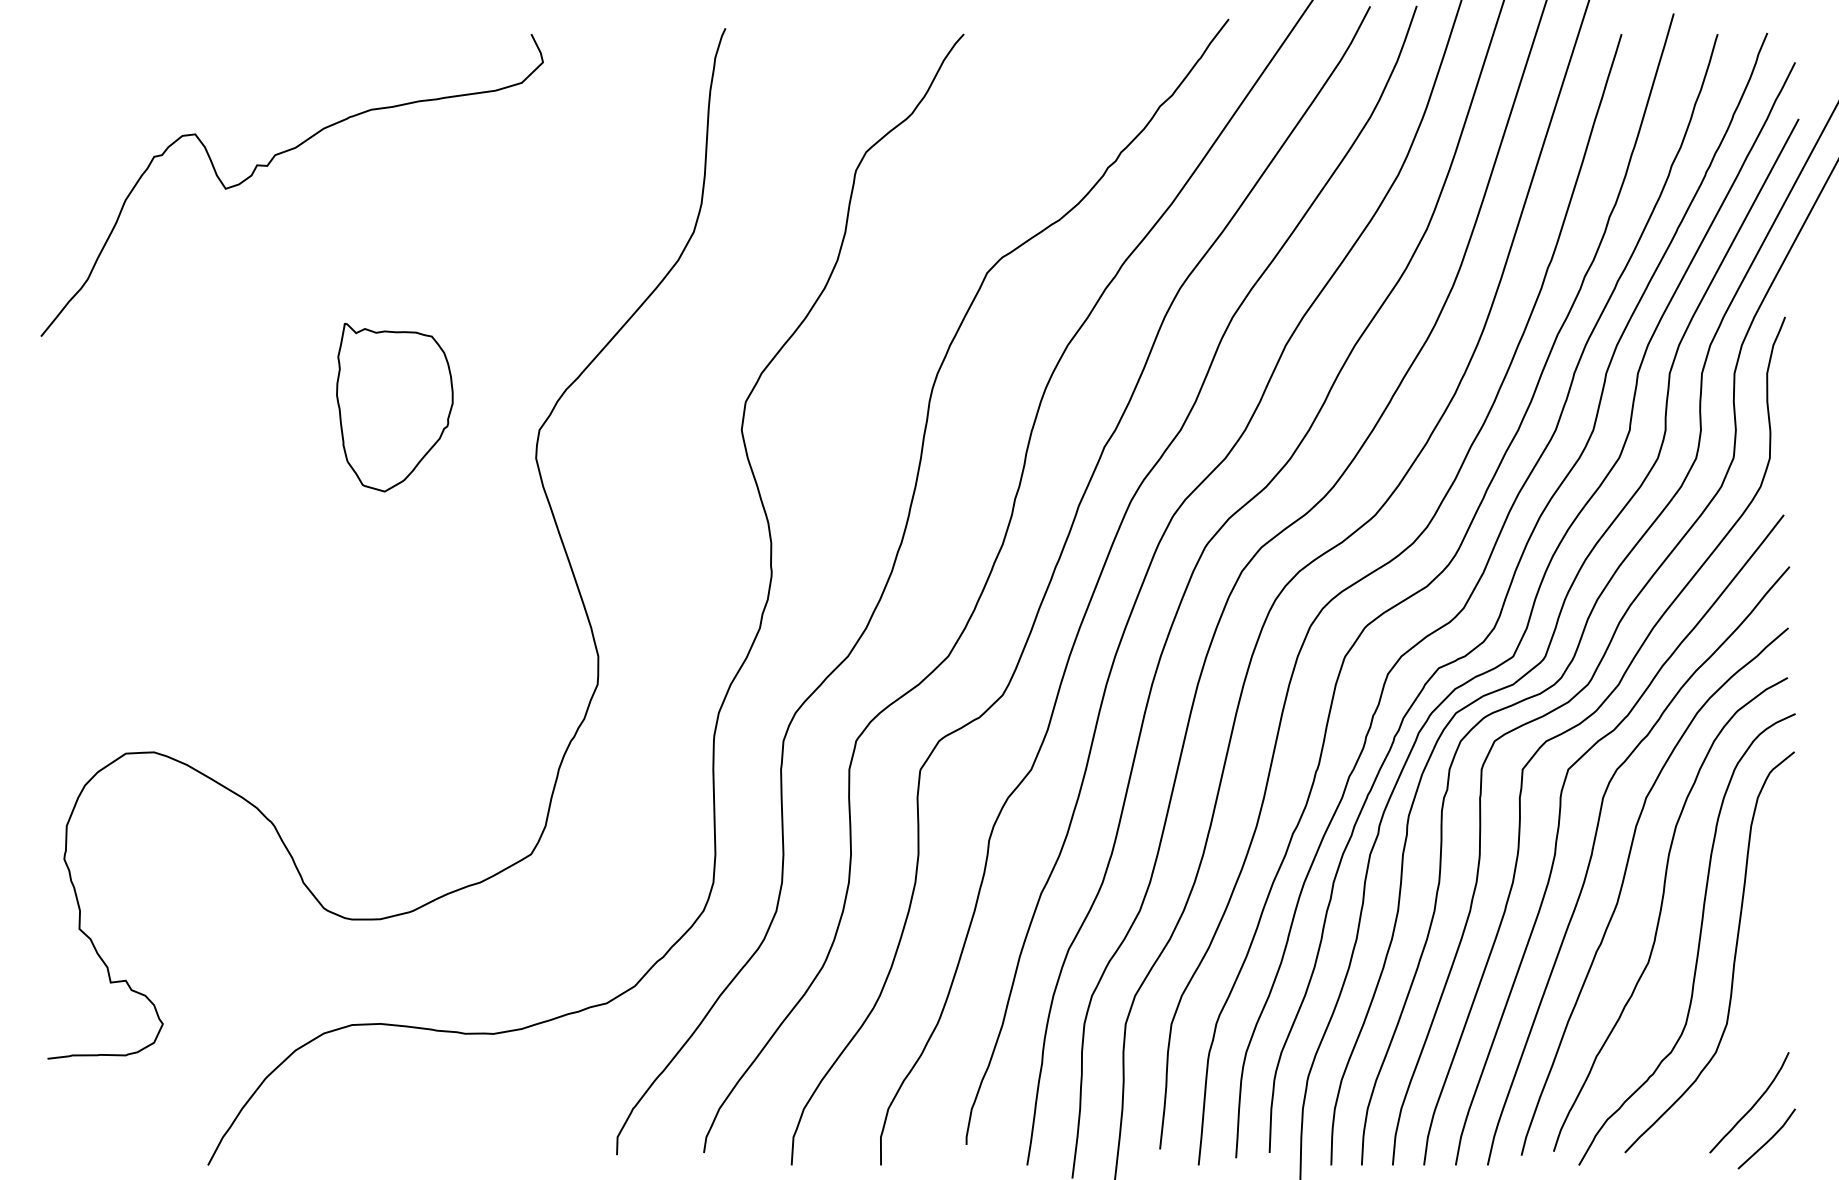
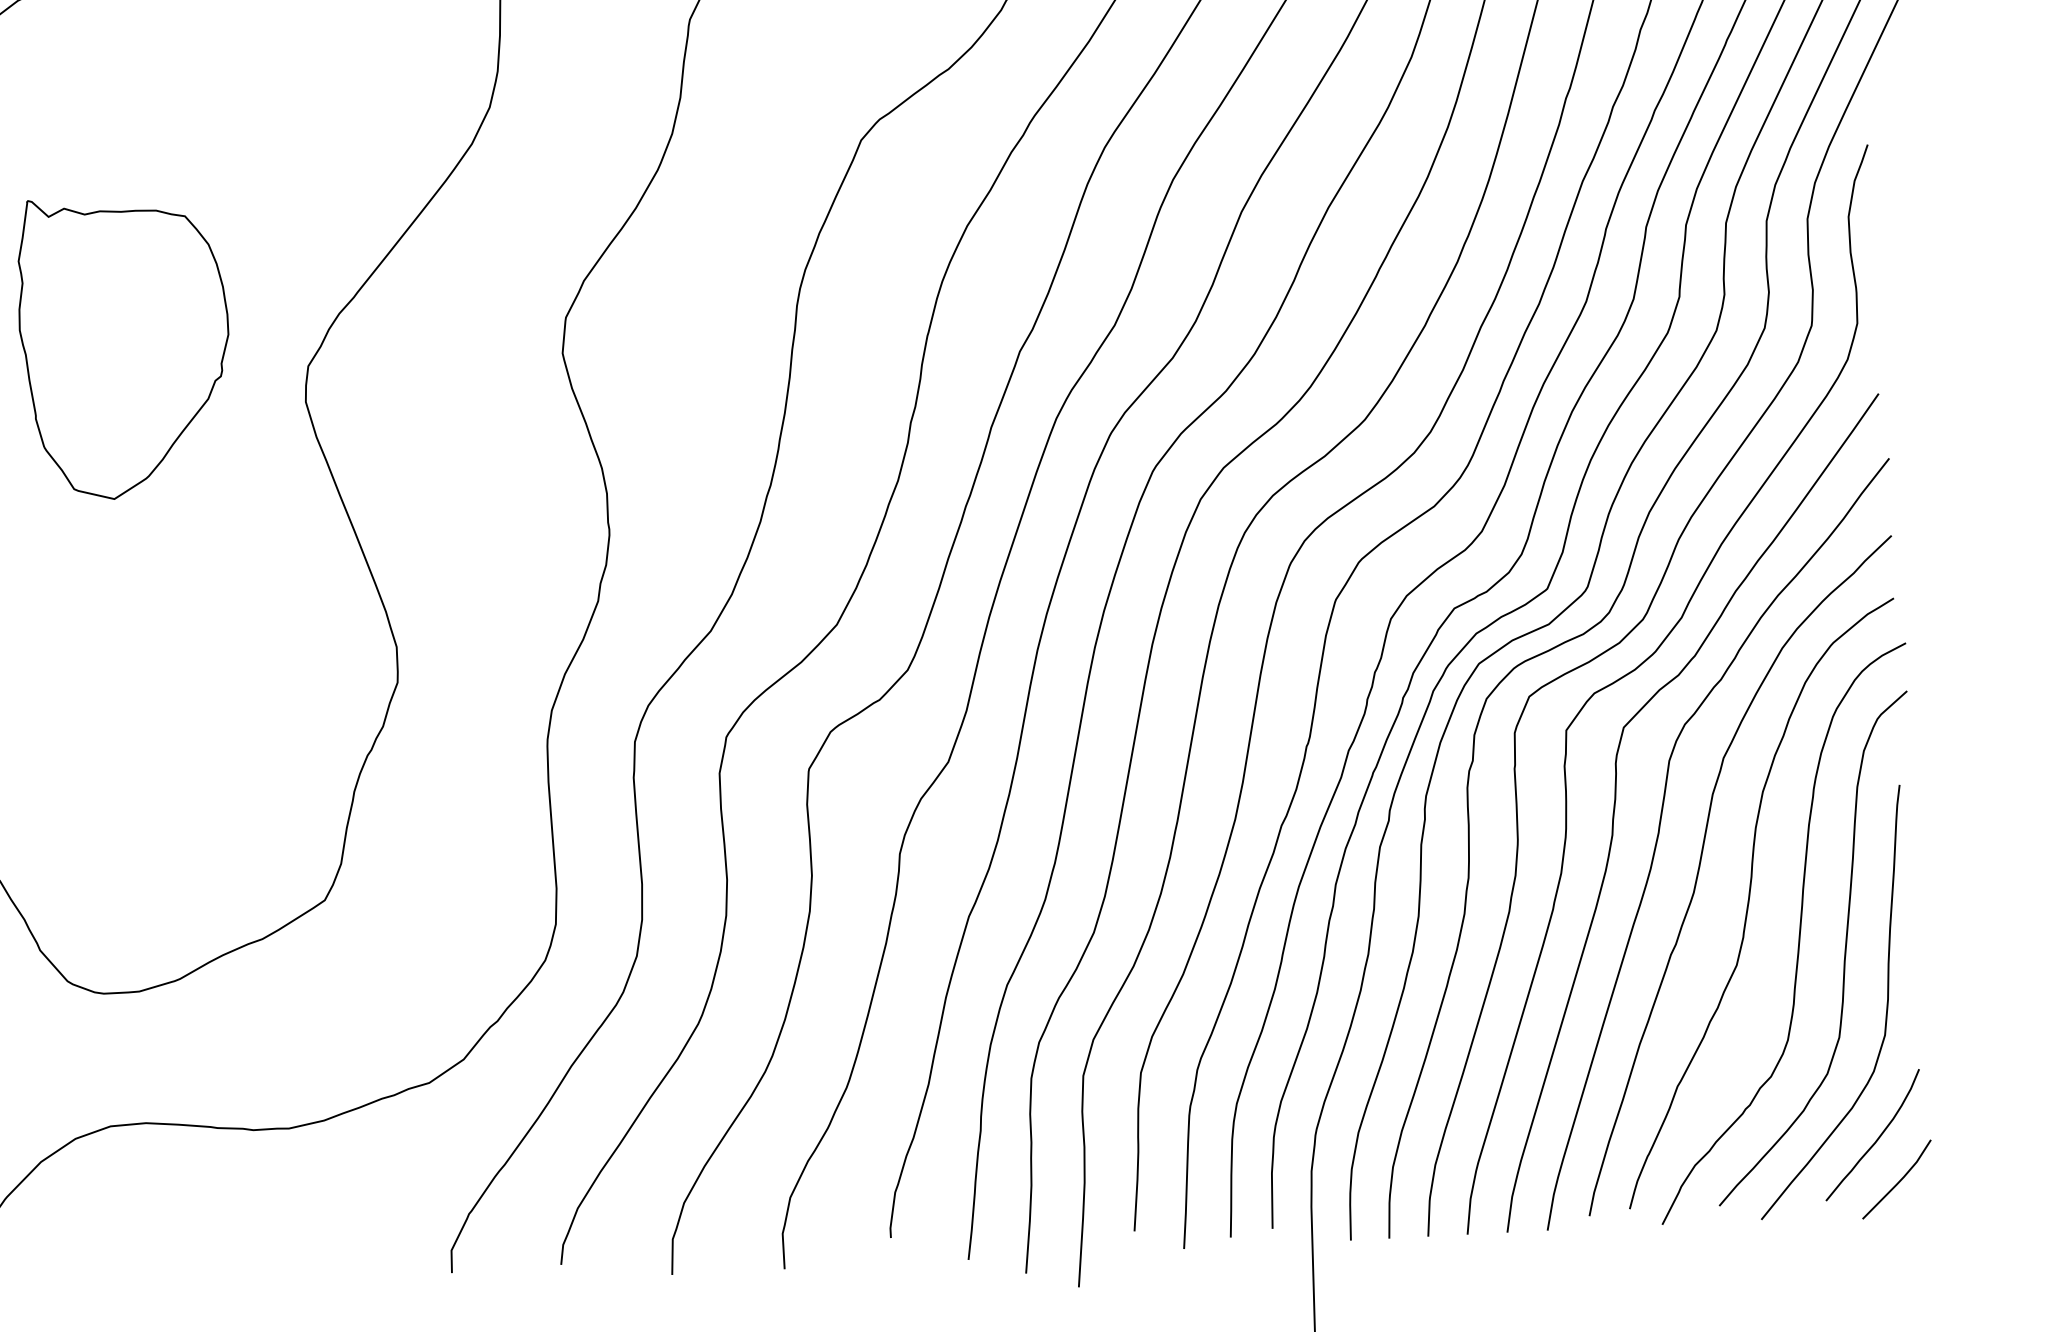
part: (394, 407) -> (124, 347), size x1.43
curve: (1765, 997) -> (1886, 1001), added

